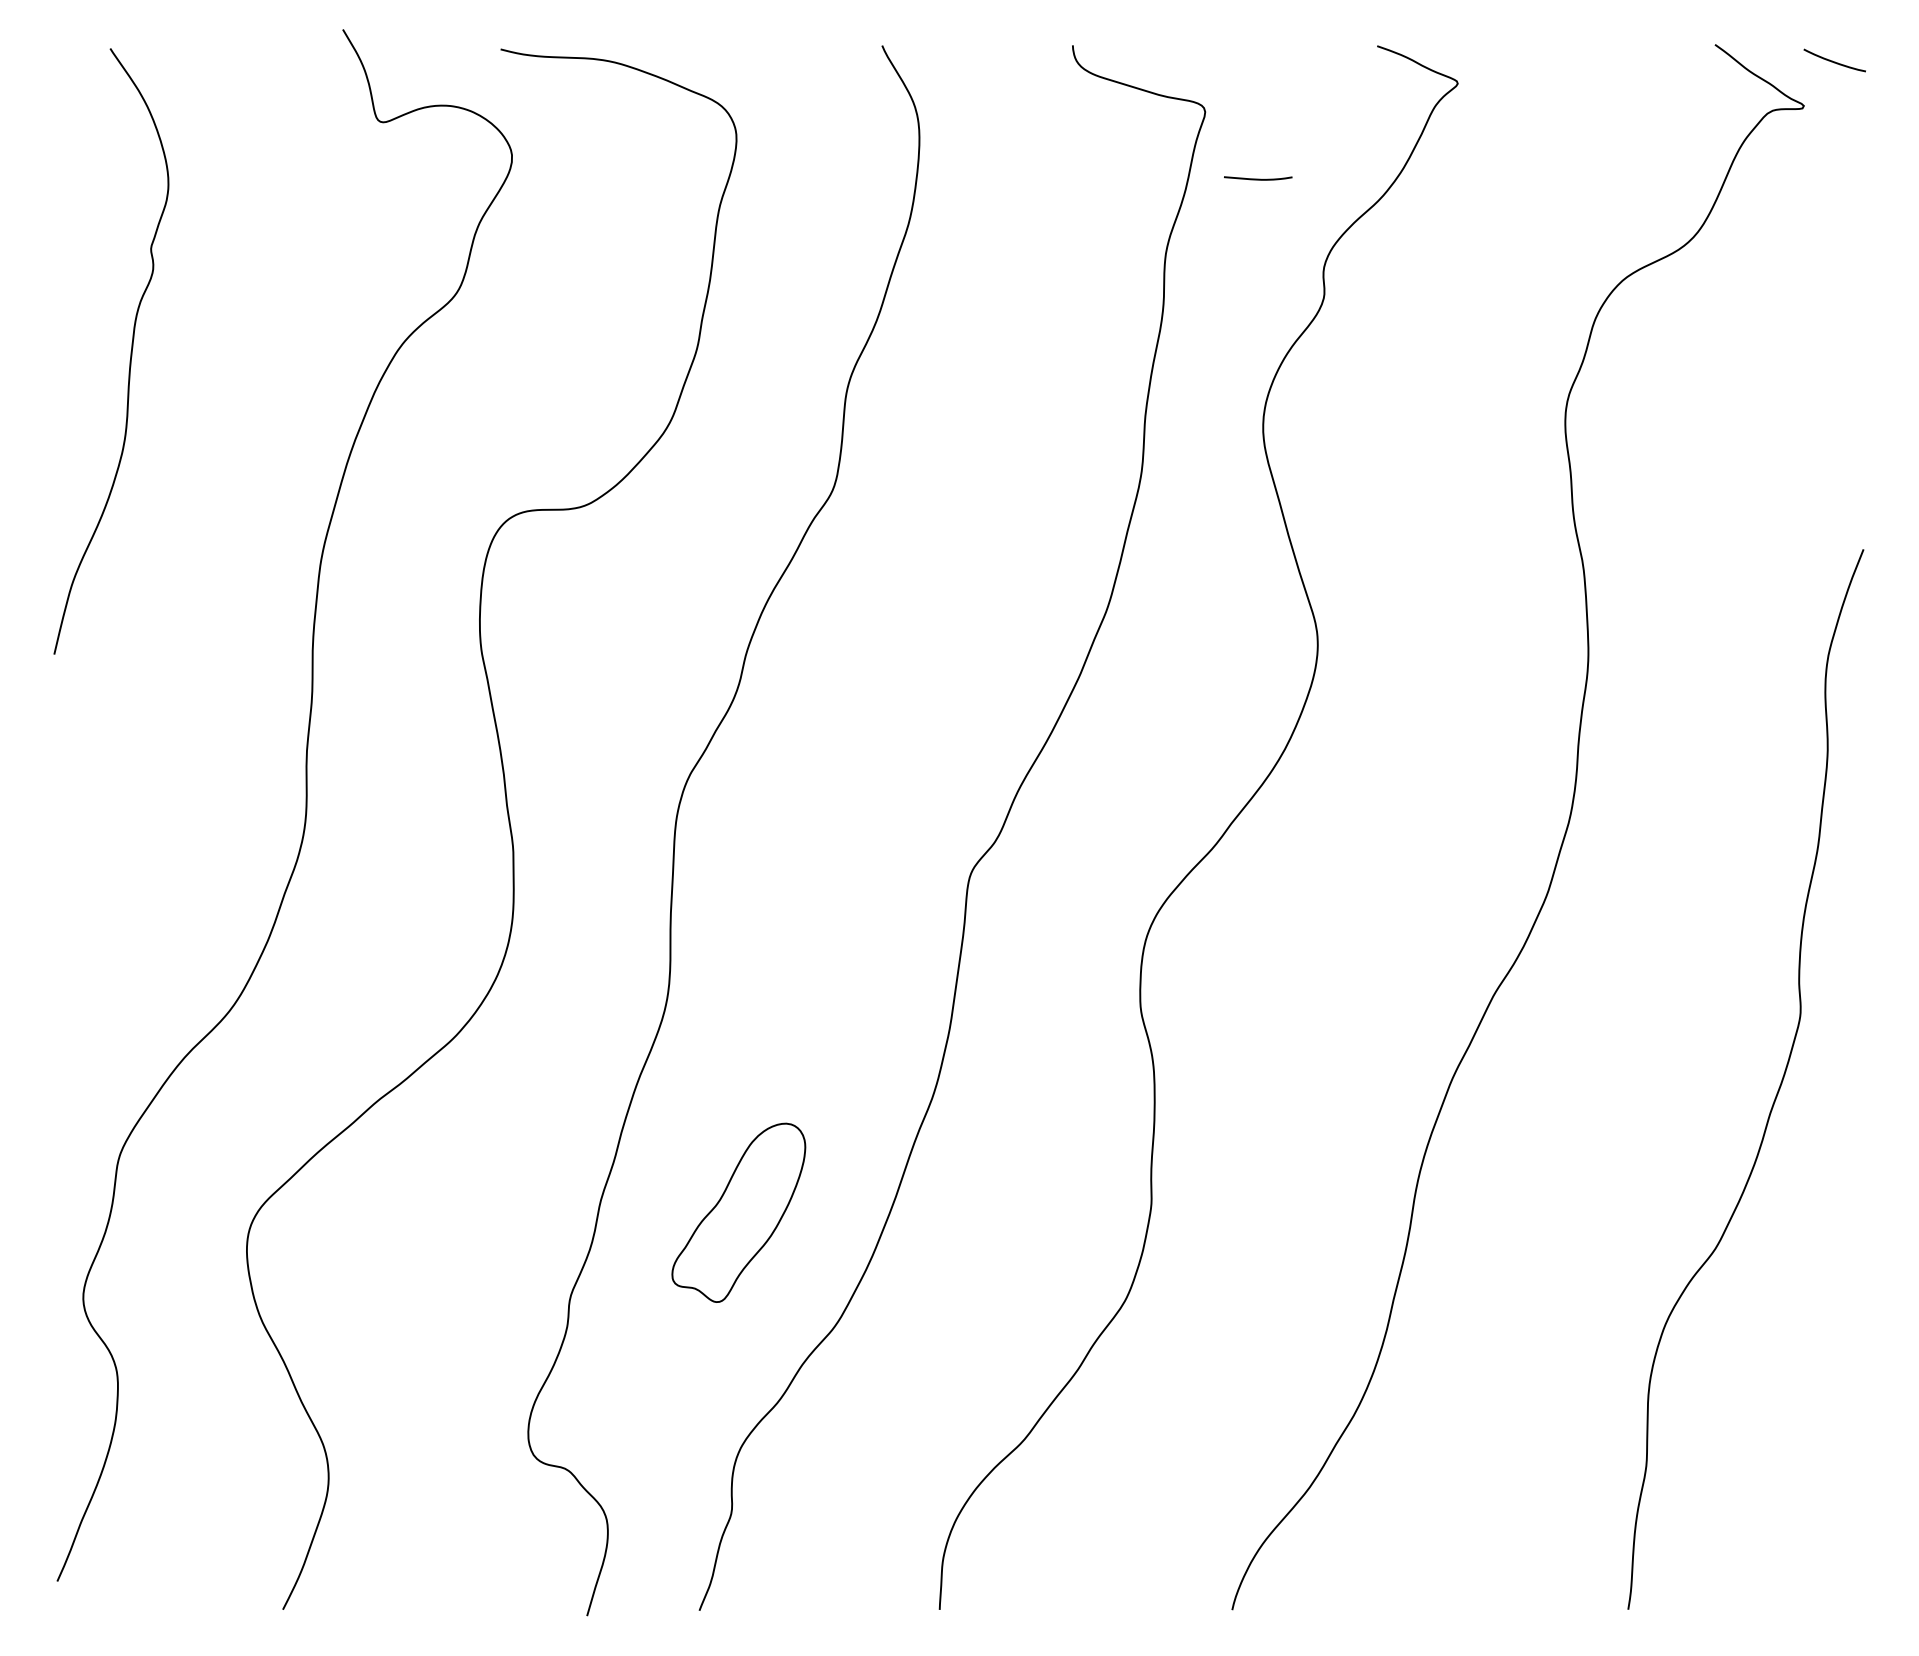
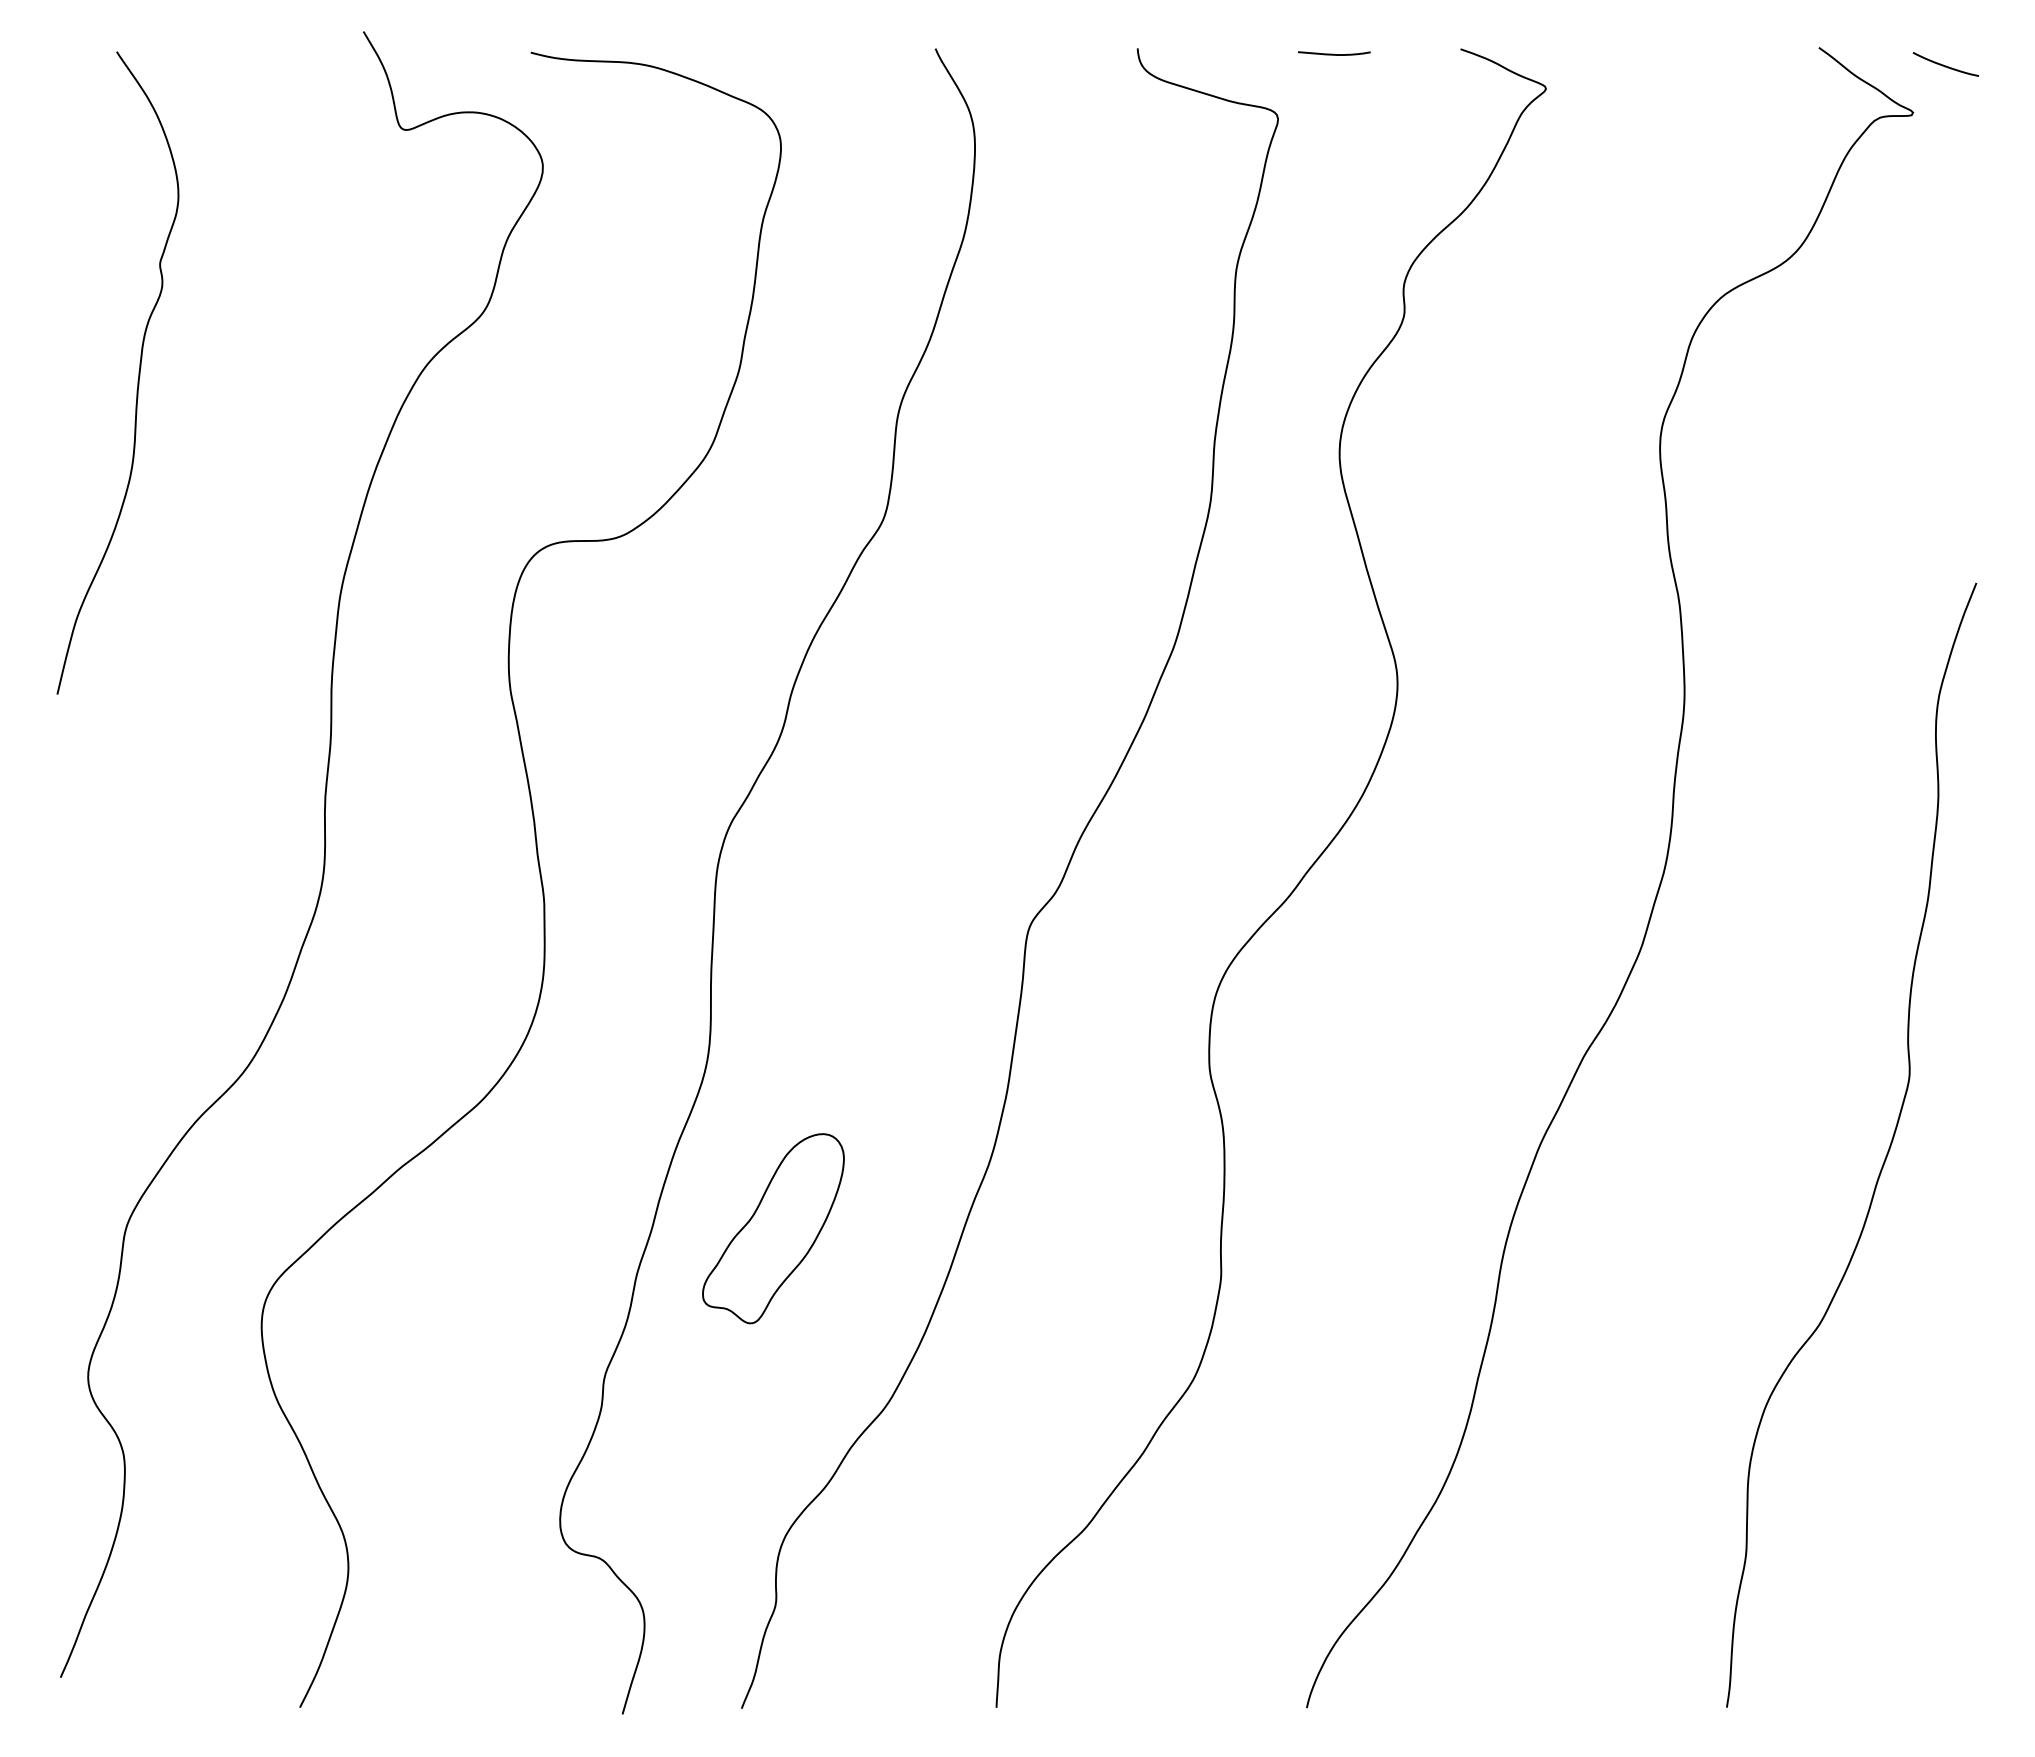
curve: (1258, 178) -> (1334, 53), moved
part: (738, 1212) -> (773, 1228), moved

